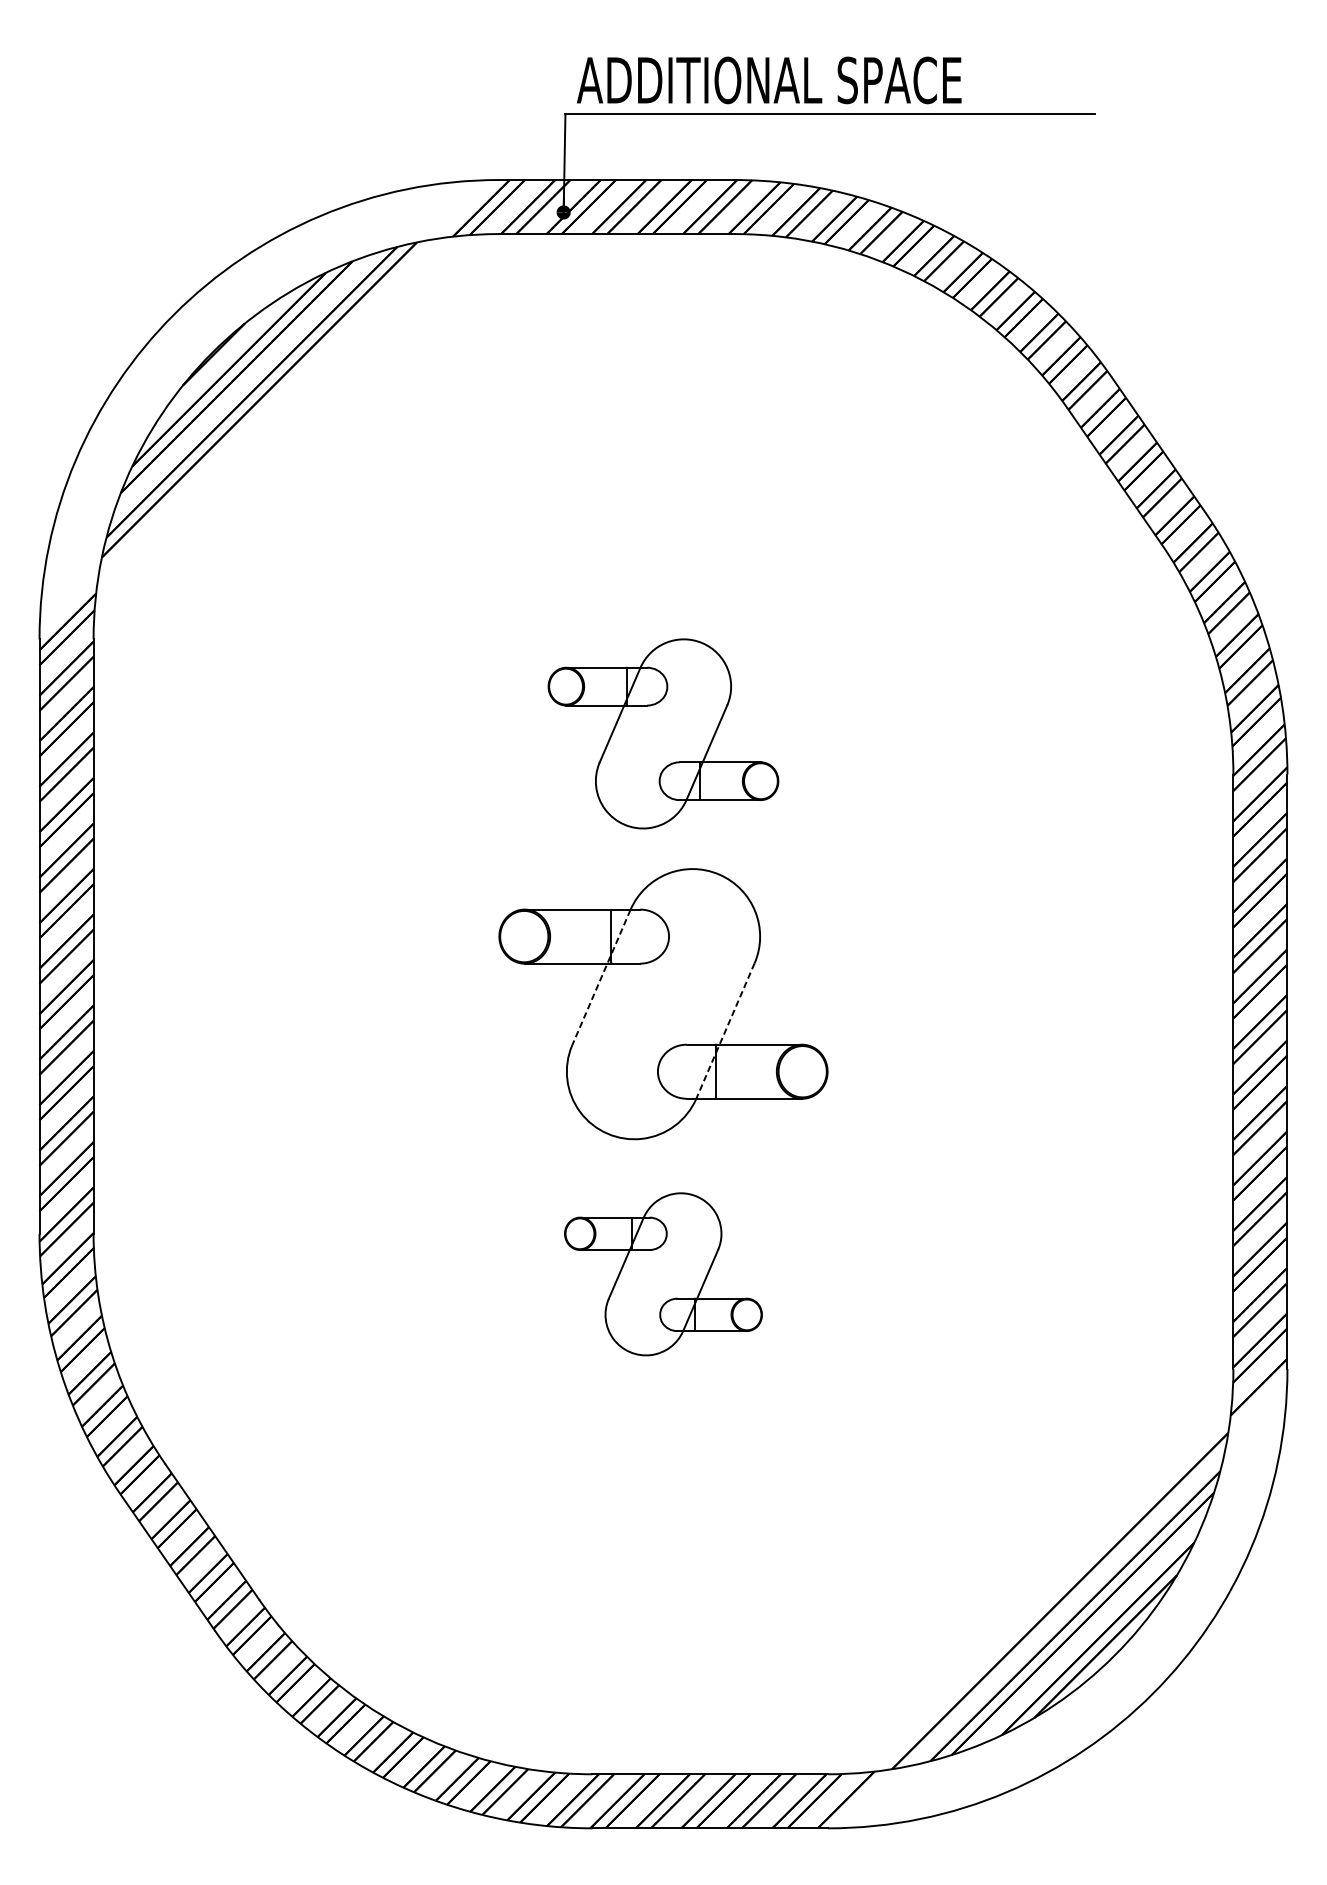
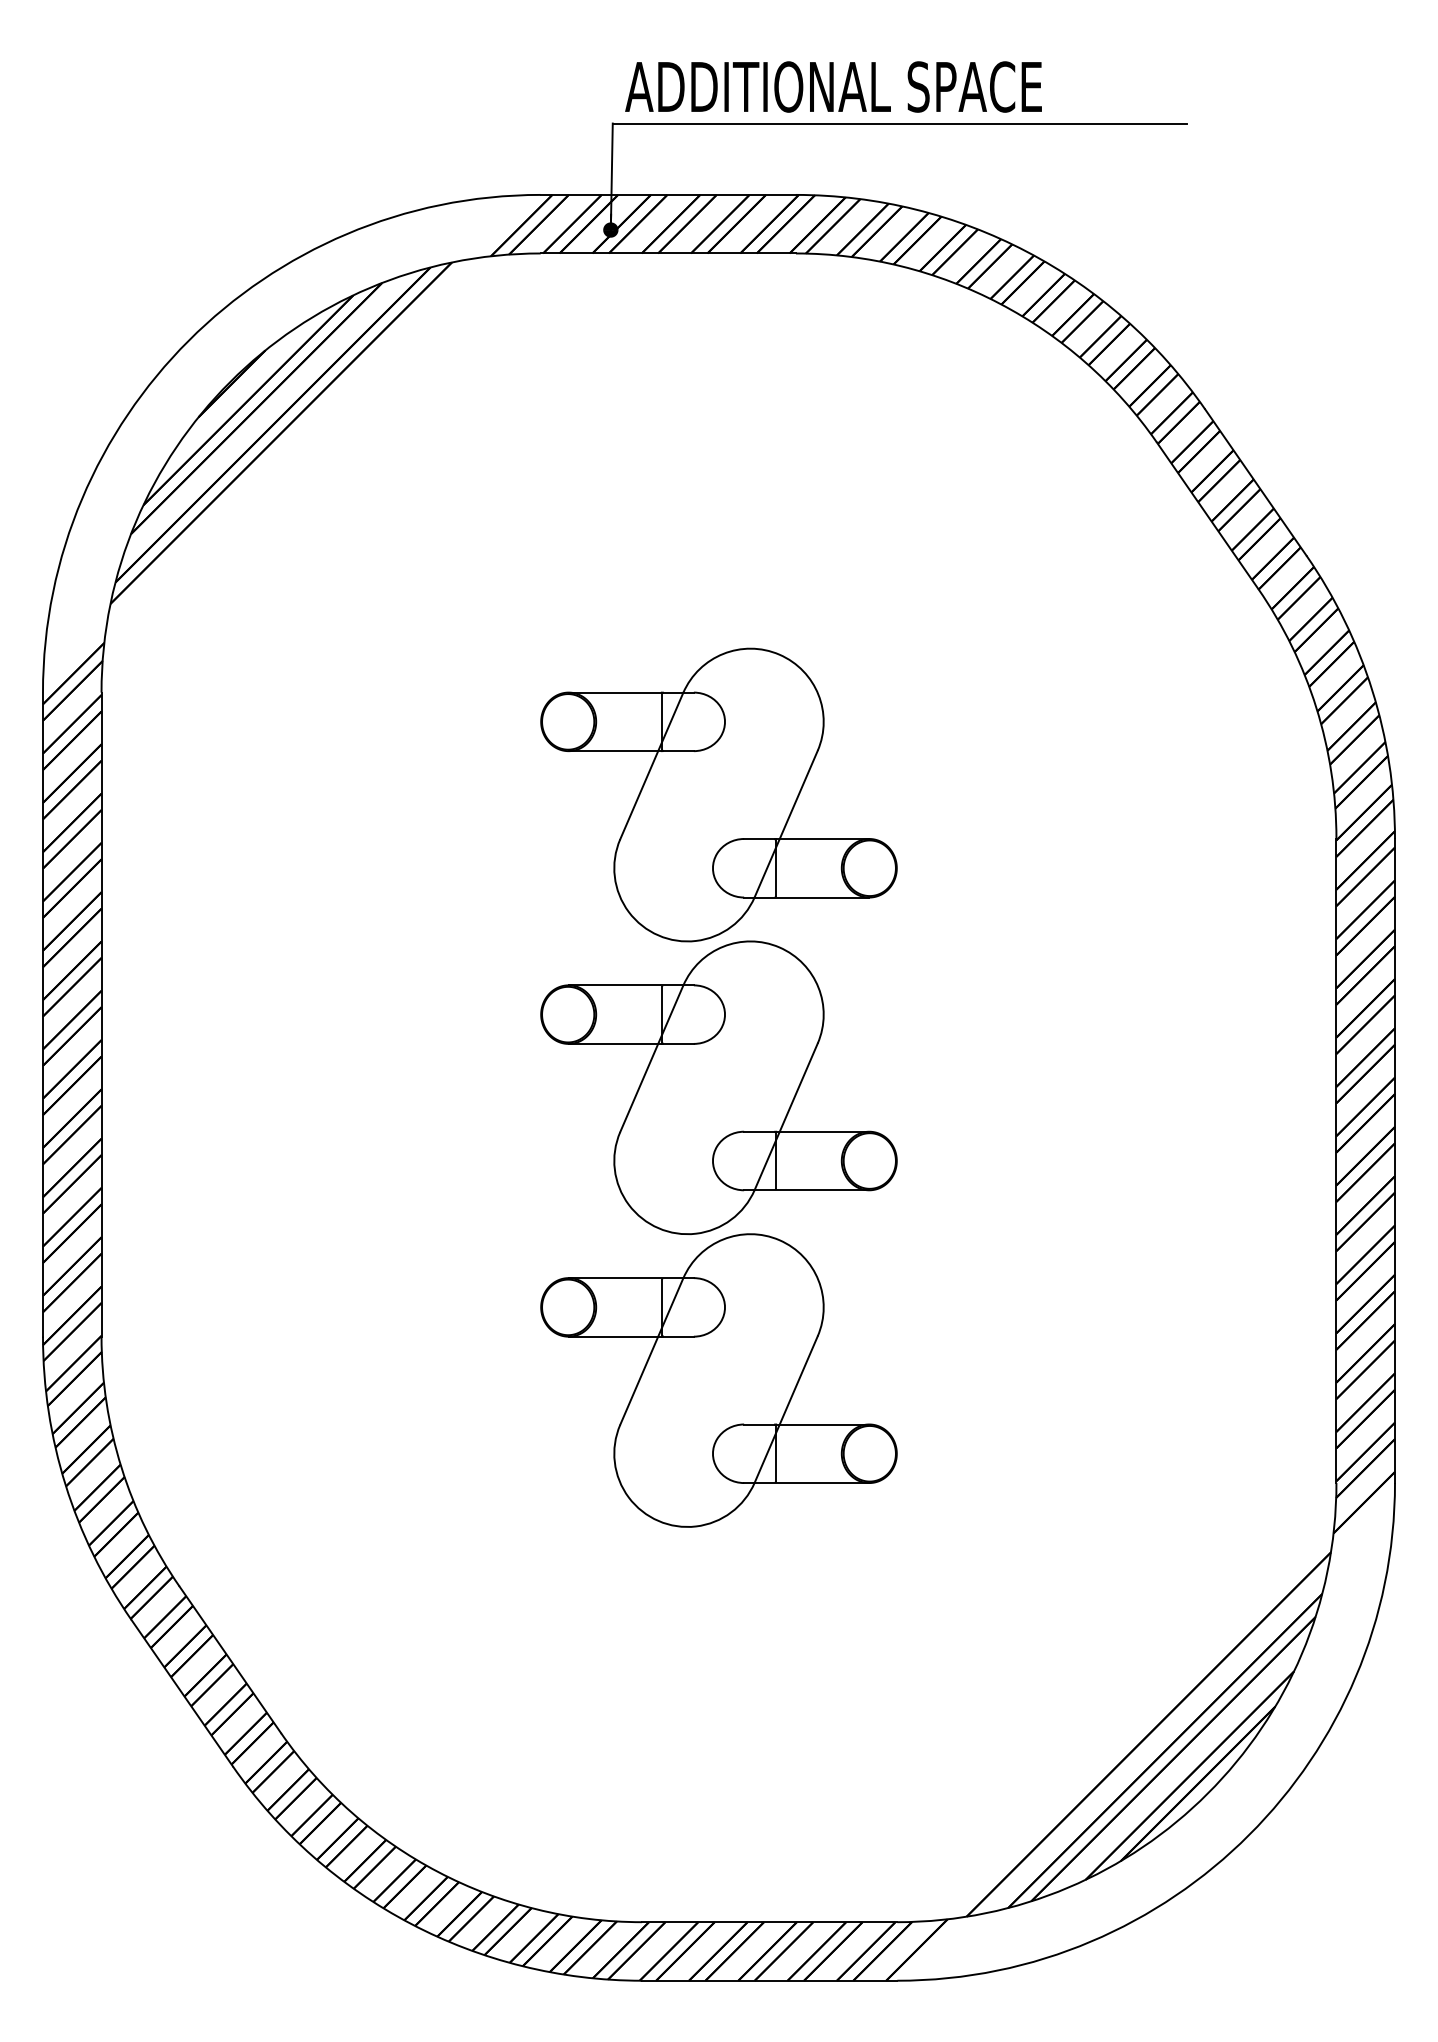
part: (663, 733) -> (718, 794), size x1.43
line: (601, 977) -> (651, 1058), dashed -> solid
line: (725, 1030) -> (786, 1116), dashed -> solid
part: (663, 1274) -> (718, 1380), size x1.67

